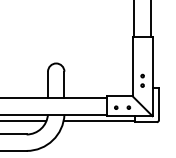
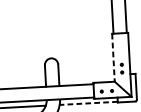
line: (132, 66) -> (113, 57), solid -> dashed
line: (99, 121) -> (88, 103), solid -> dashed

